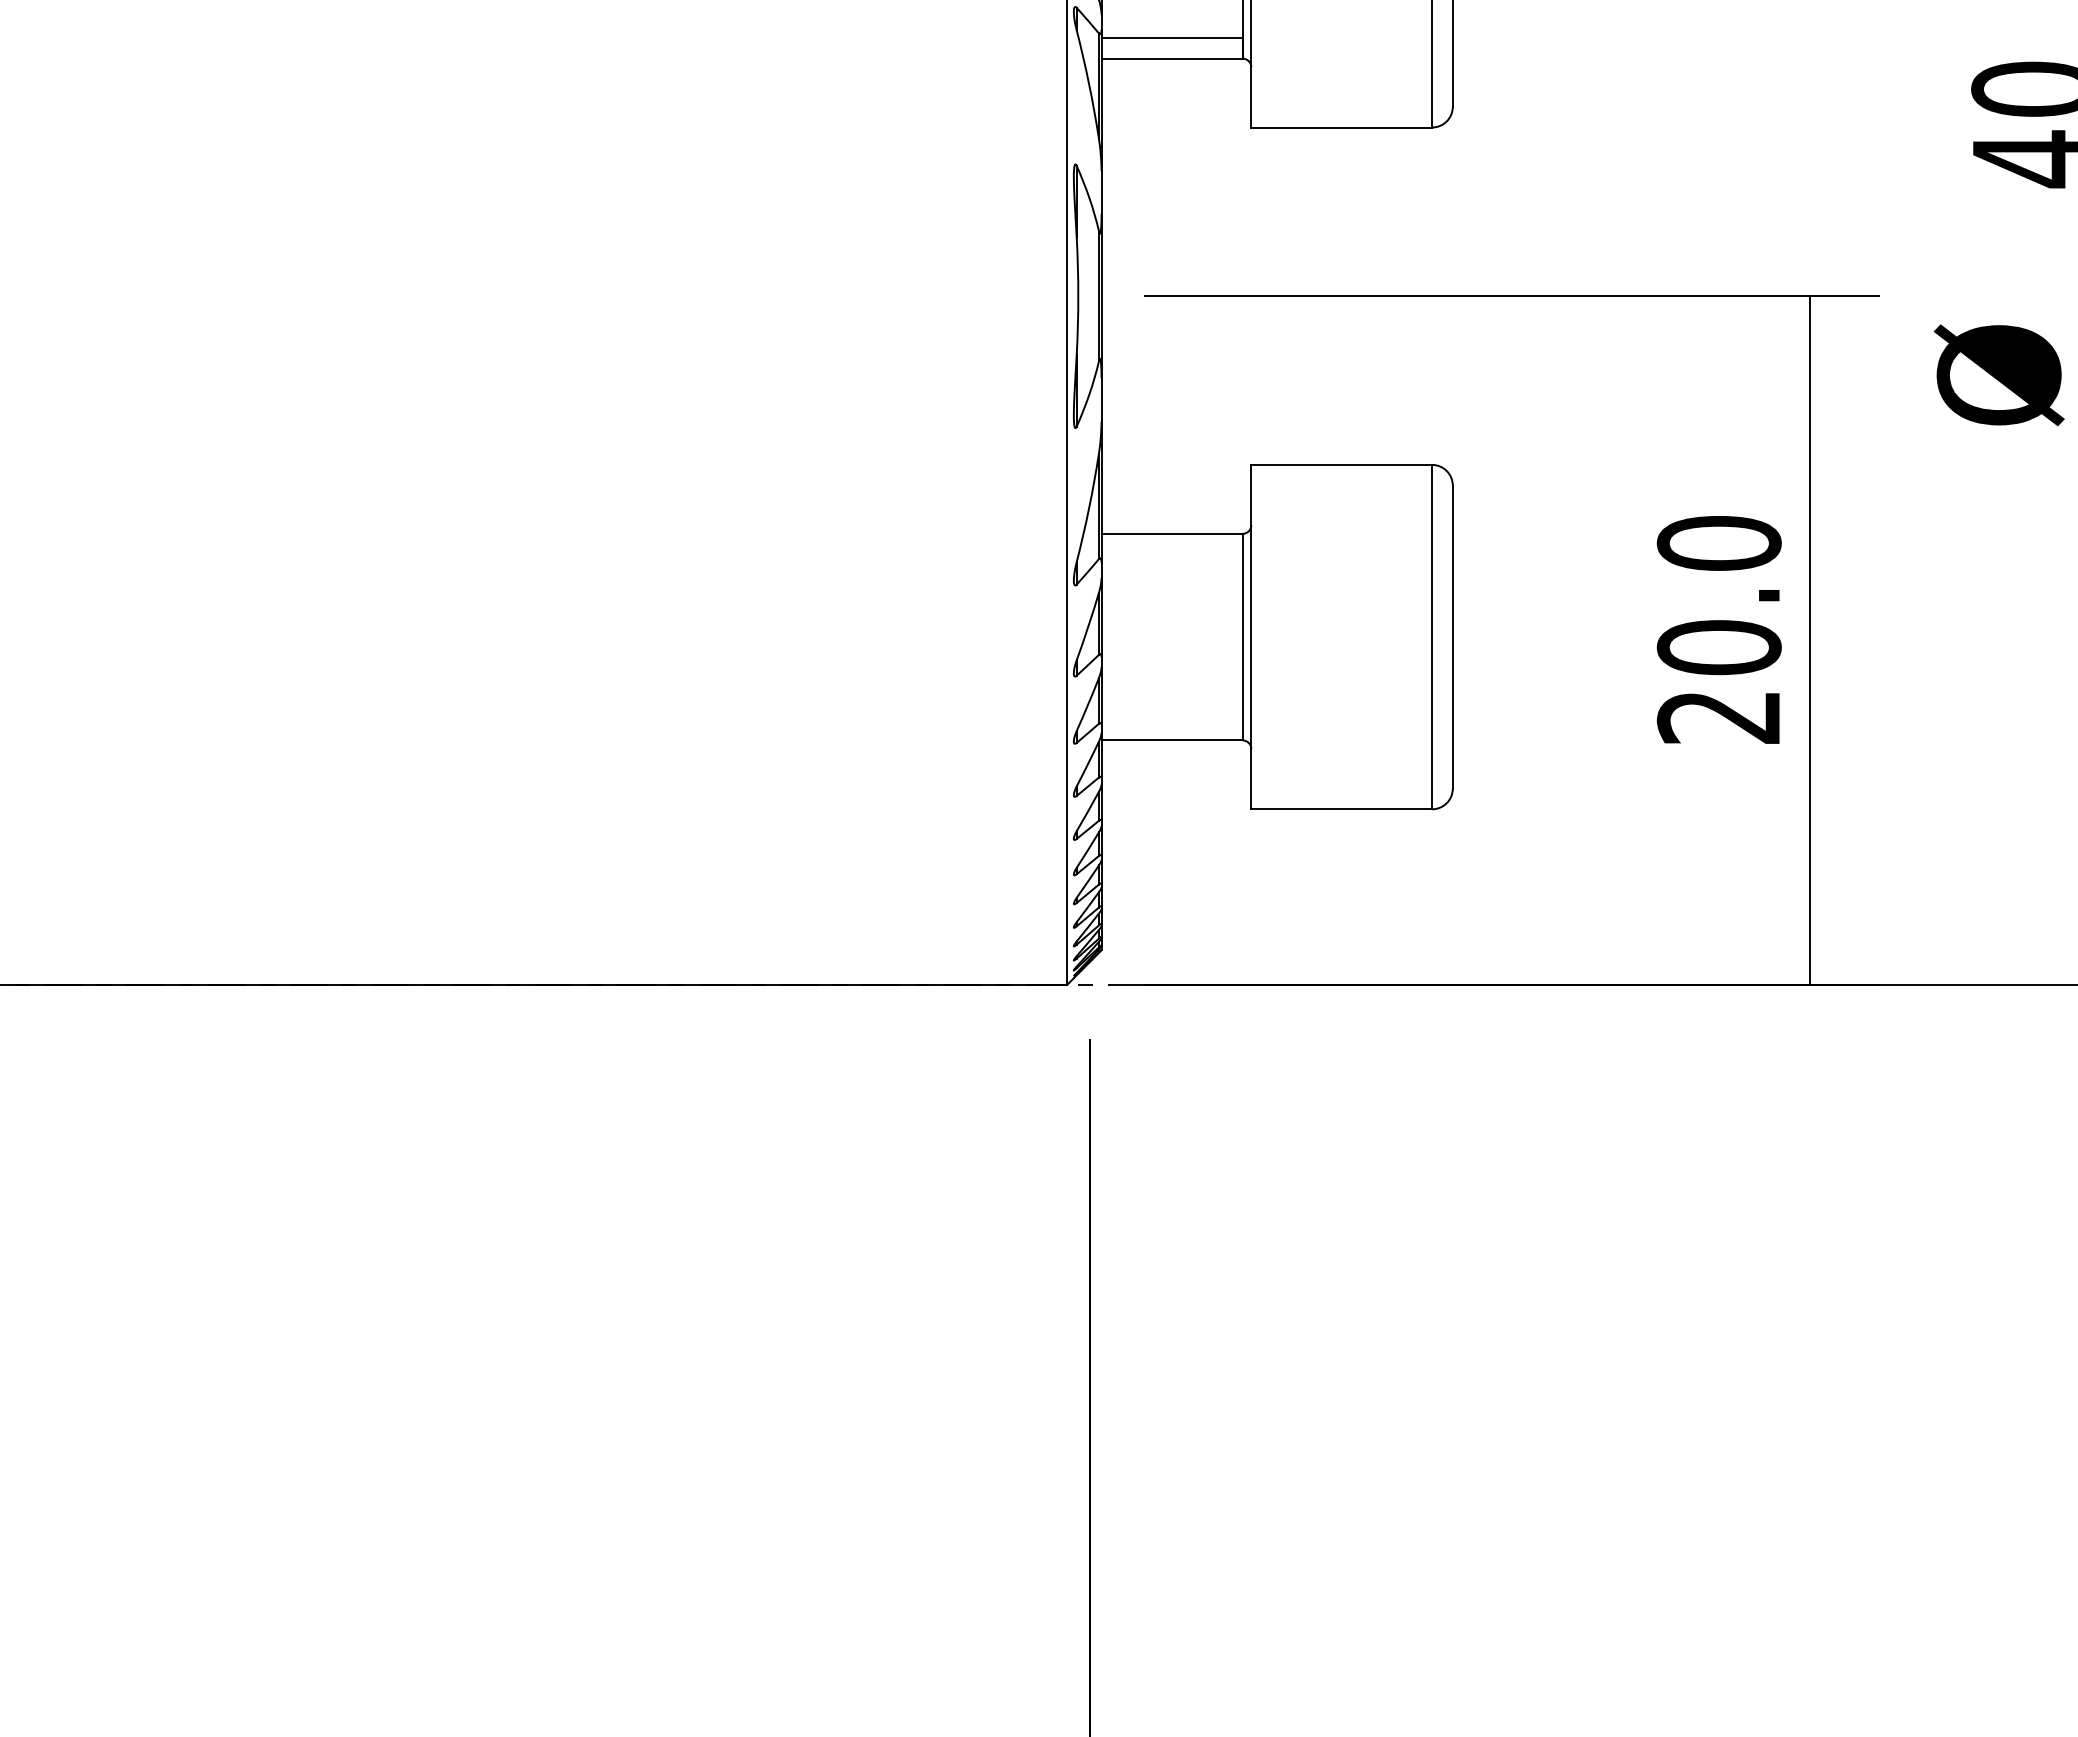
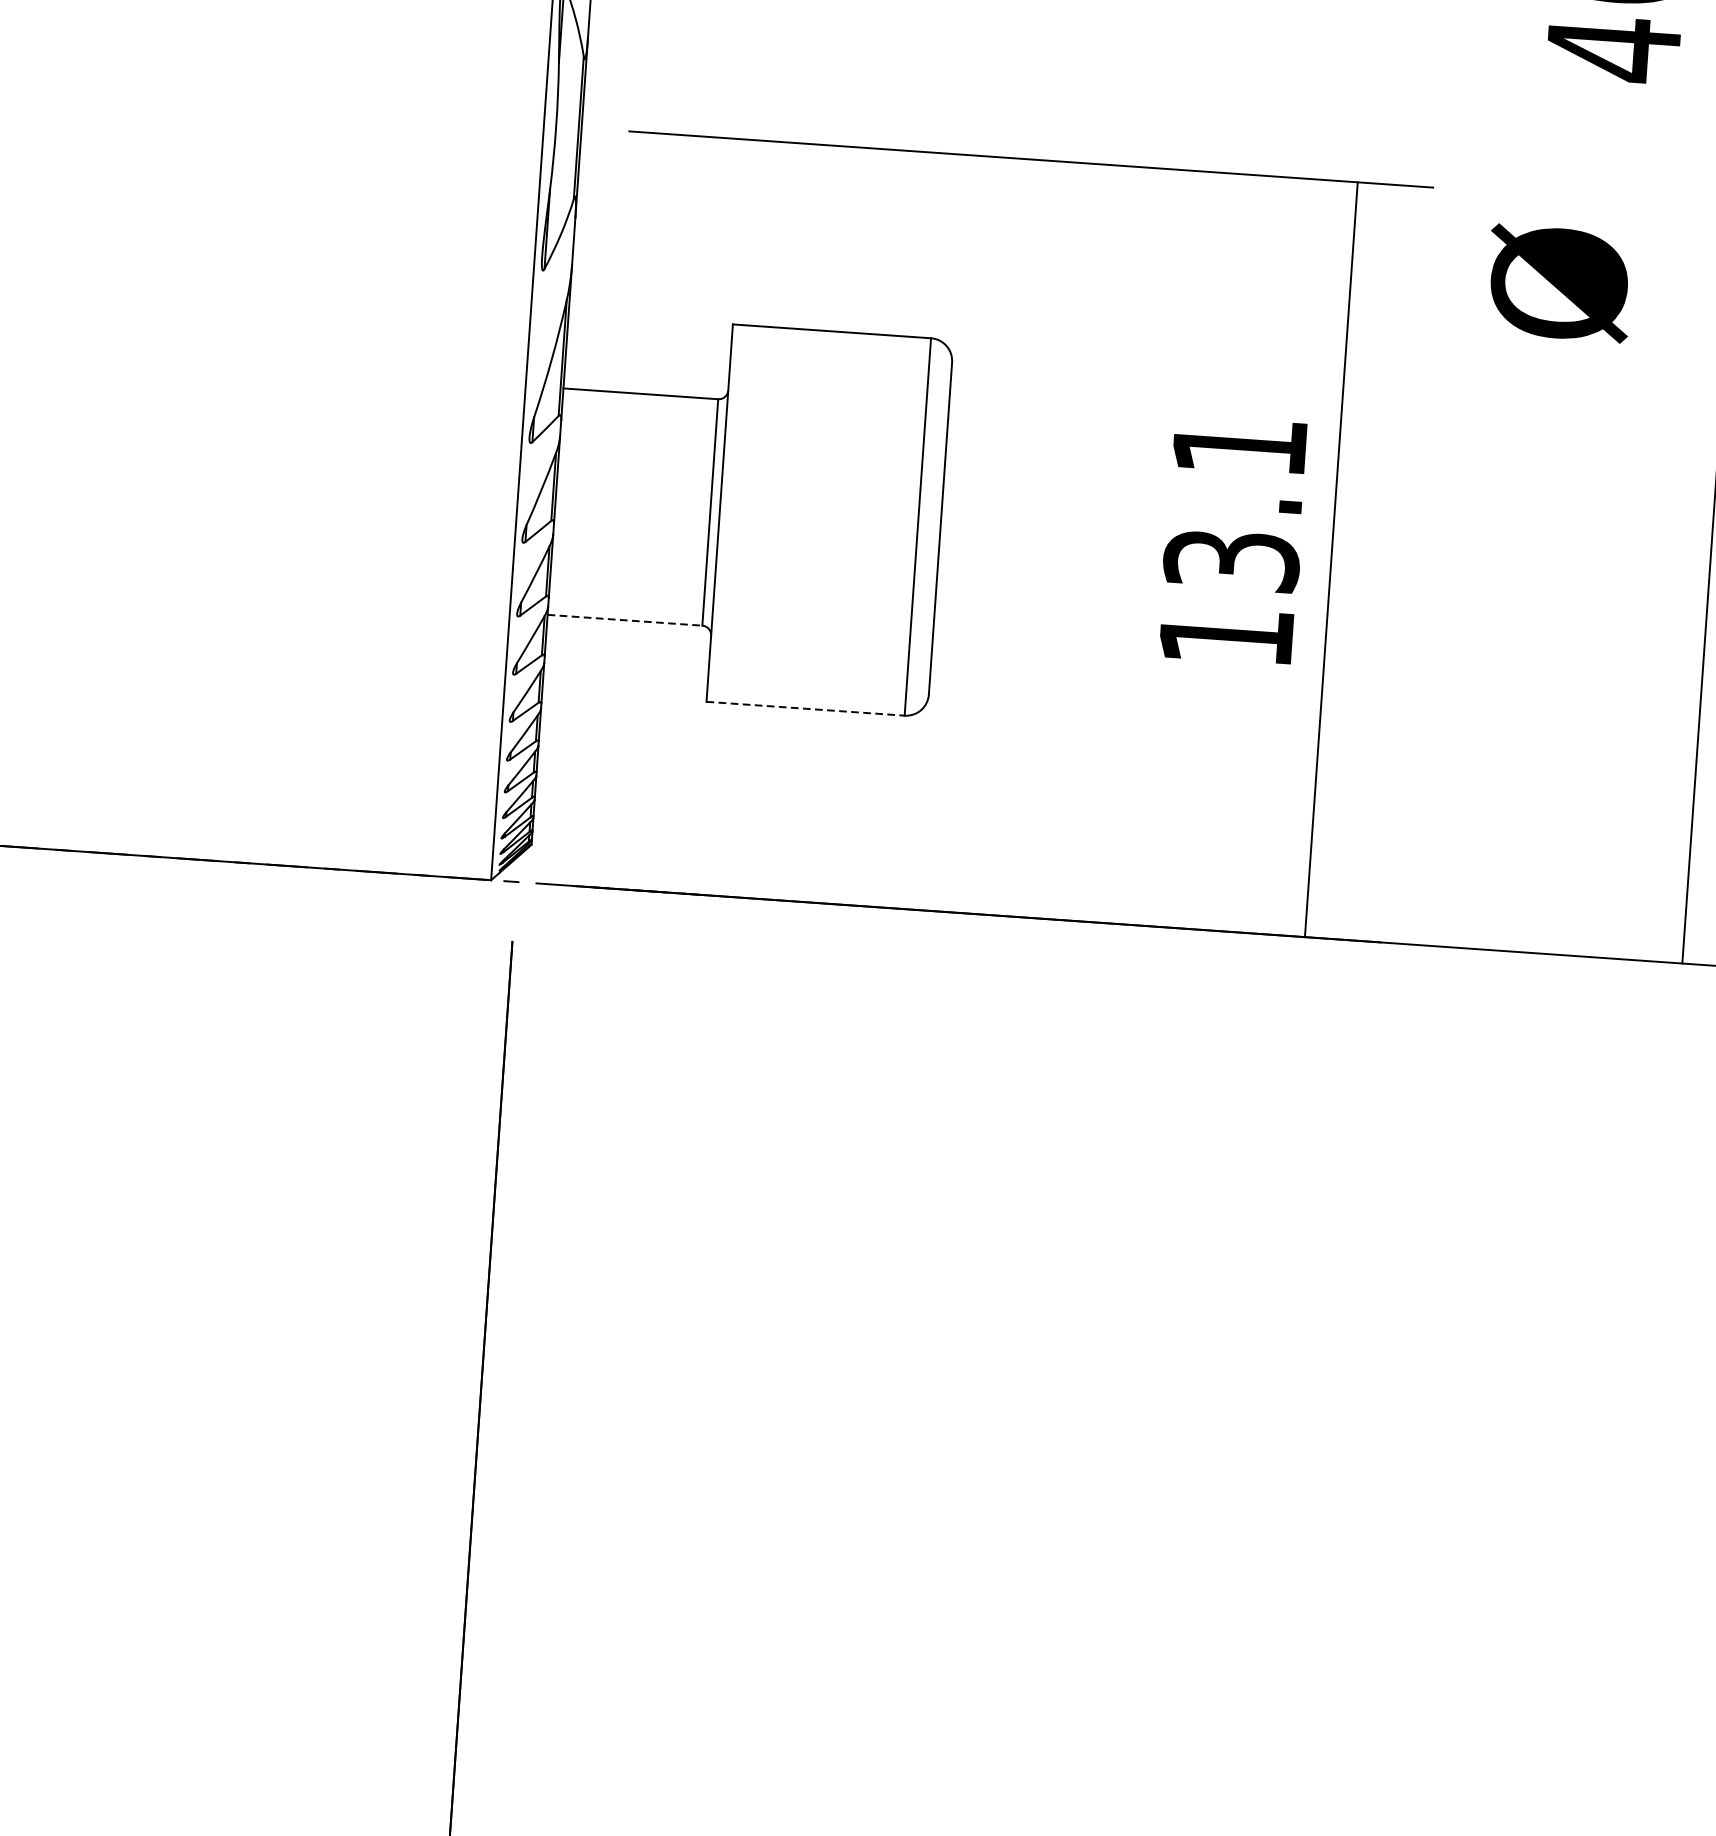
text: (1718, 629) -> (1232, 540), 20.0 -> 13.1
line: (1172, 740) -> (625, 620), solid -> dashed
line: (1342, 809) -> (806, 709), solid -> dashed

